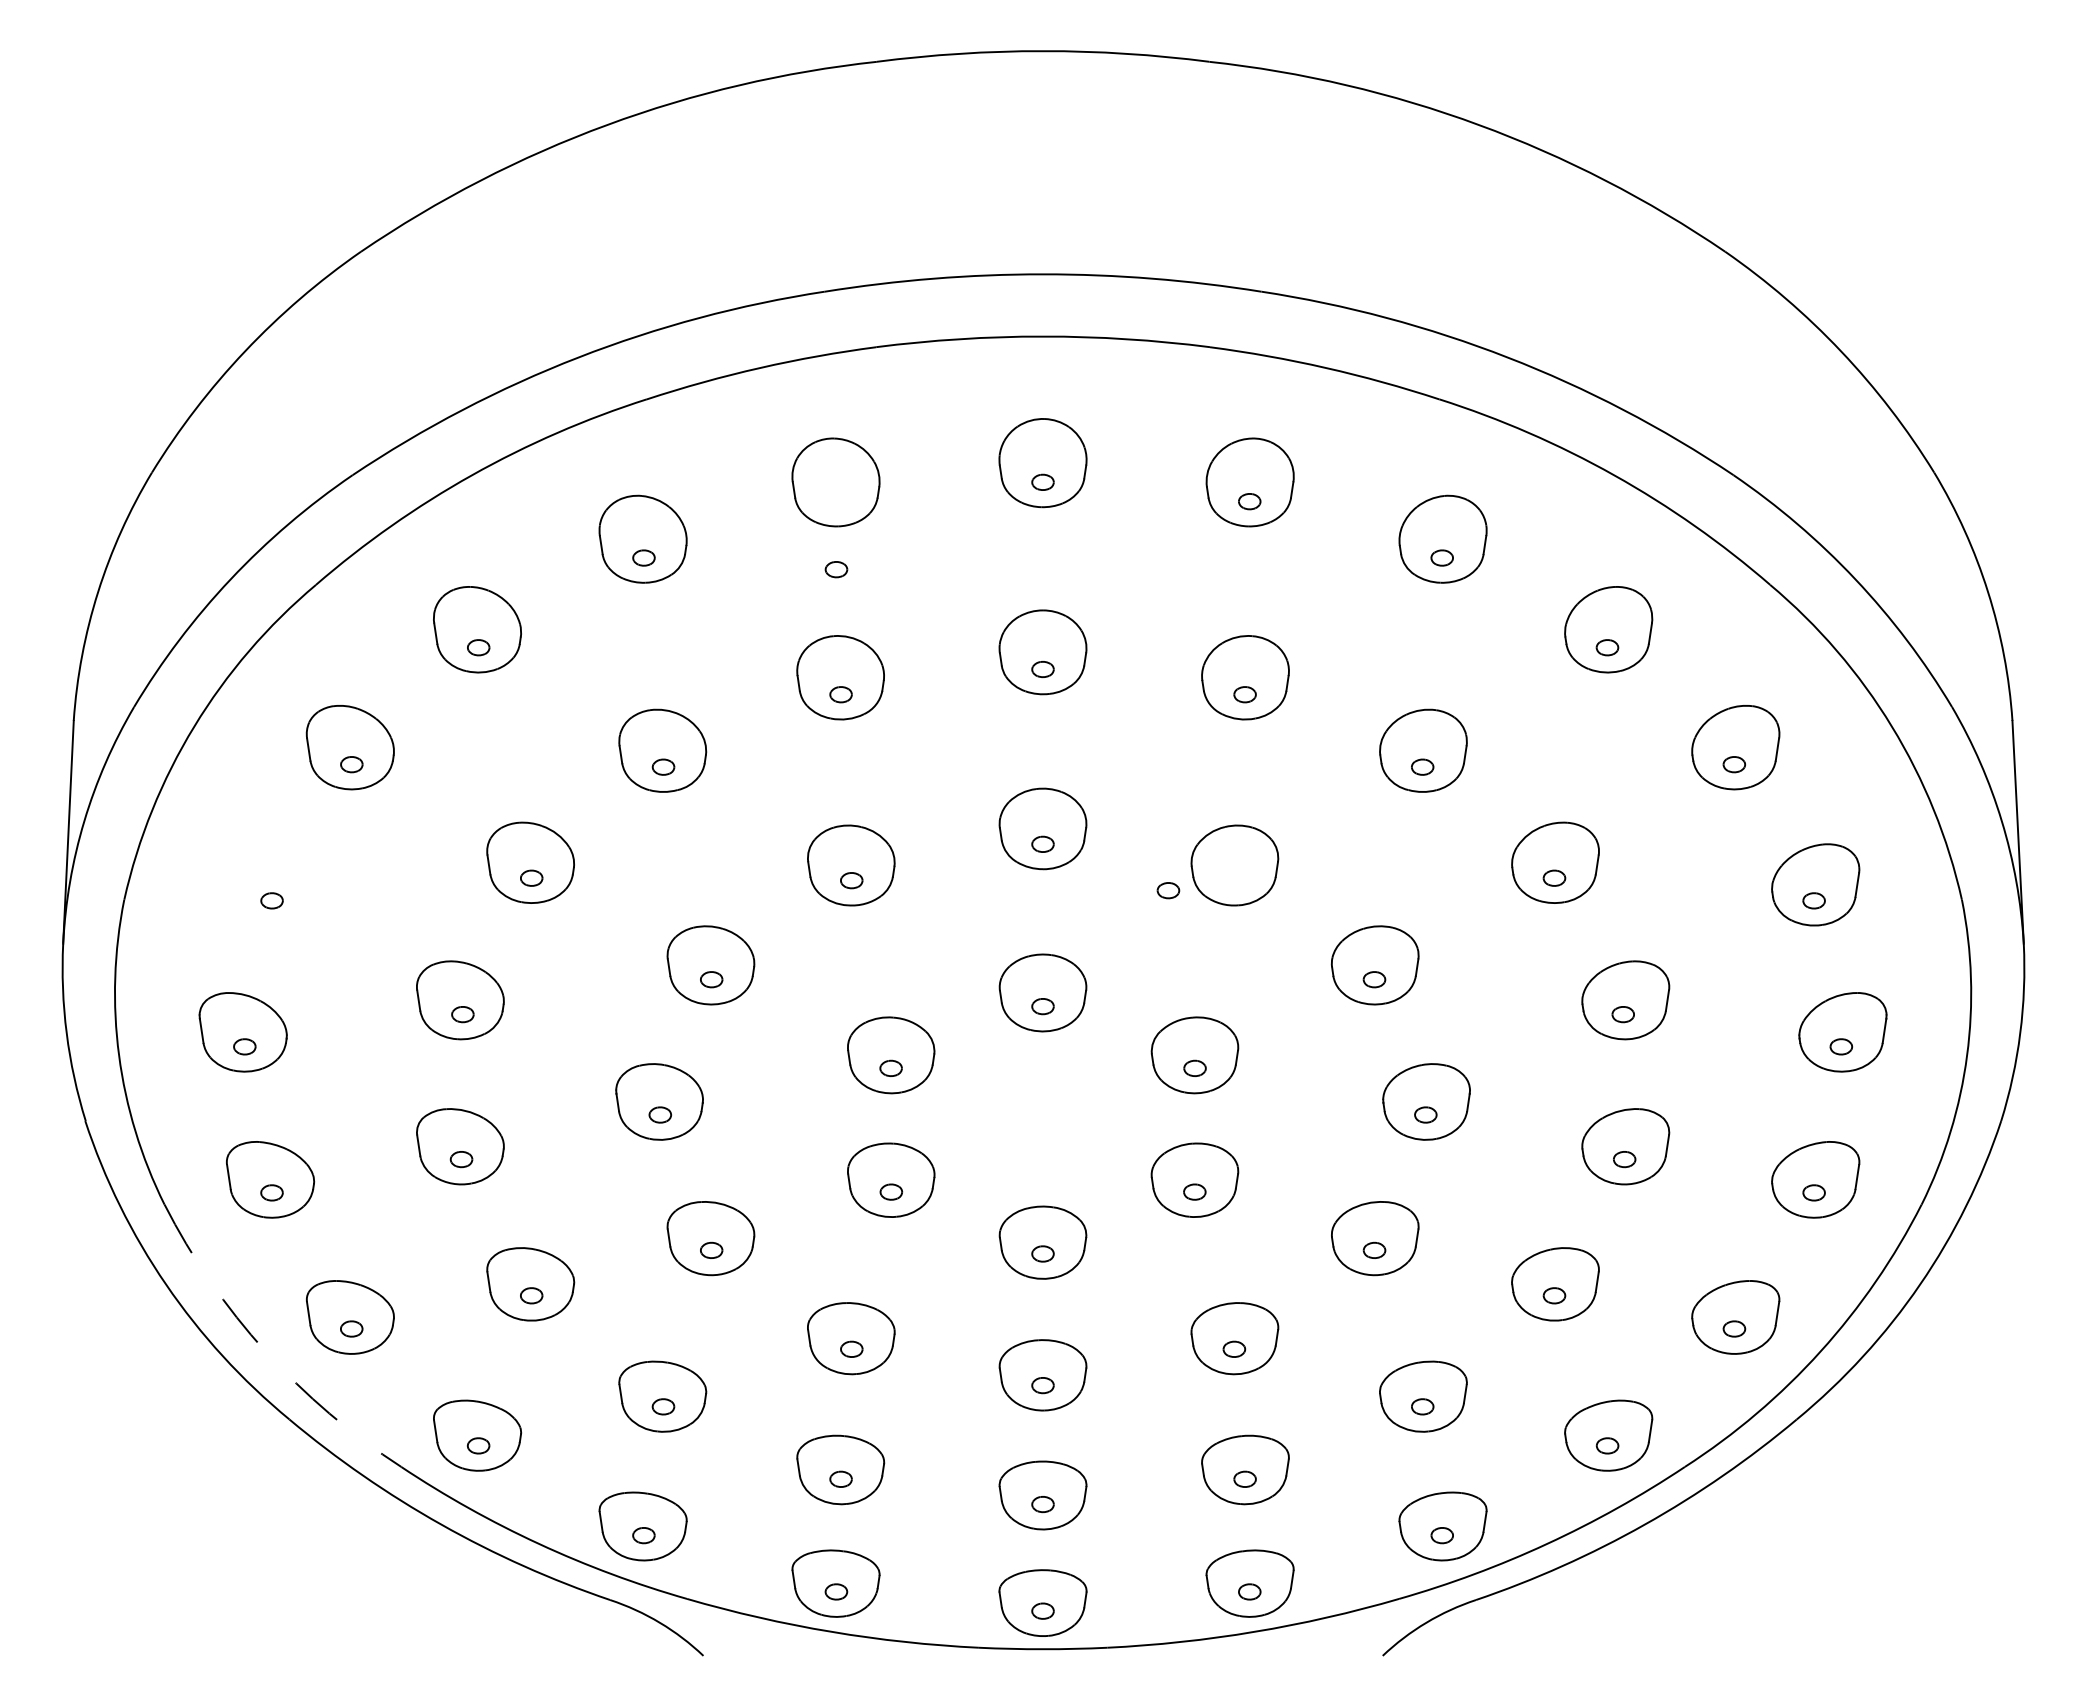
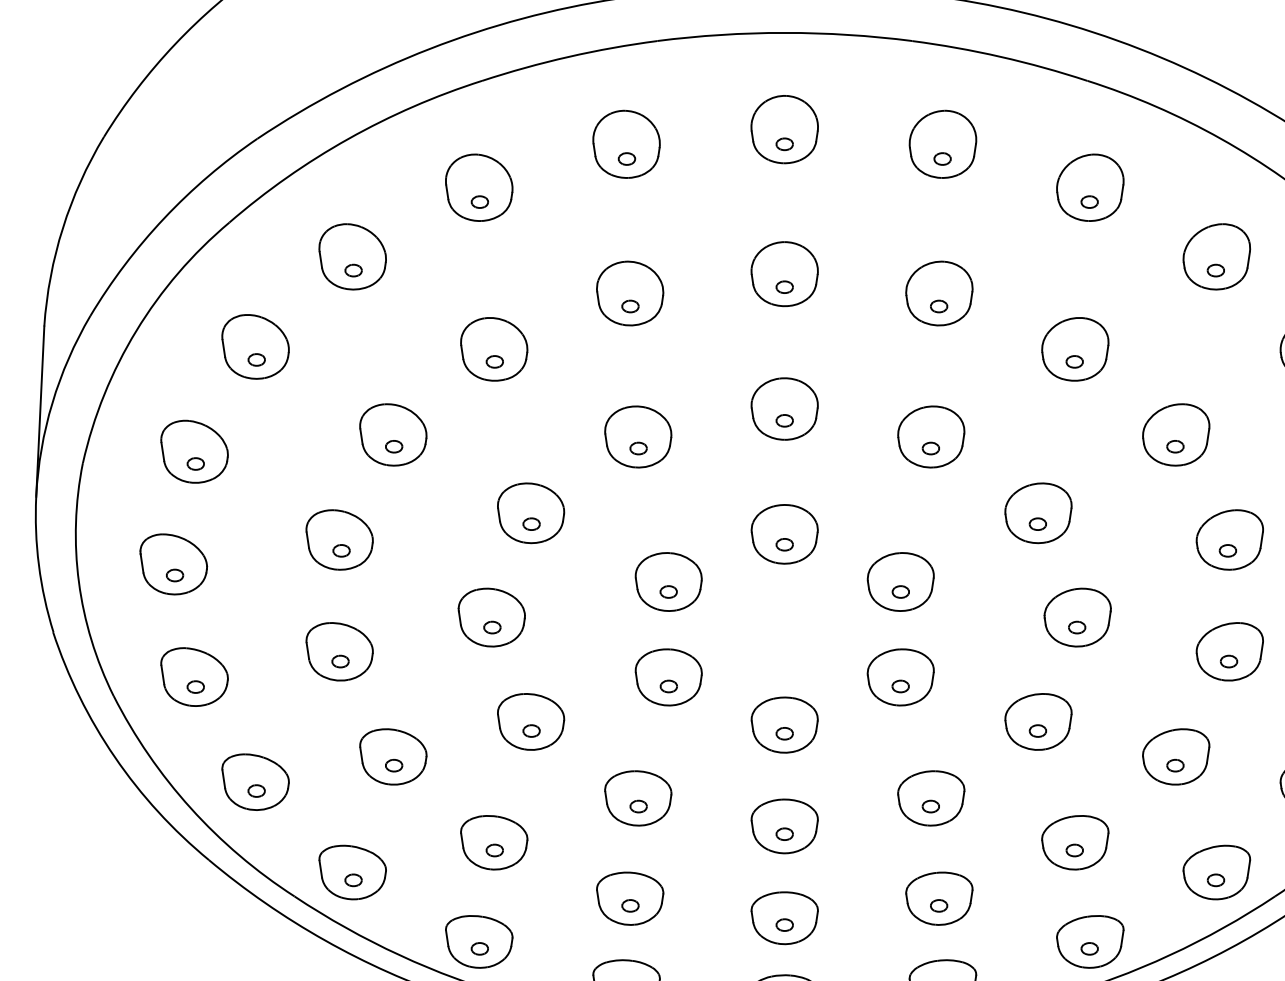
part: (836, 569) -> (626, 158), moved
part: (270, 884) -> (194, 451), added
part: (1168, 890) -> (931, 448), moved
arc: (265, 1351) -> (190, 808), dashed -> solid

